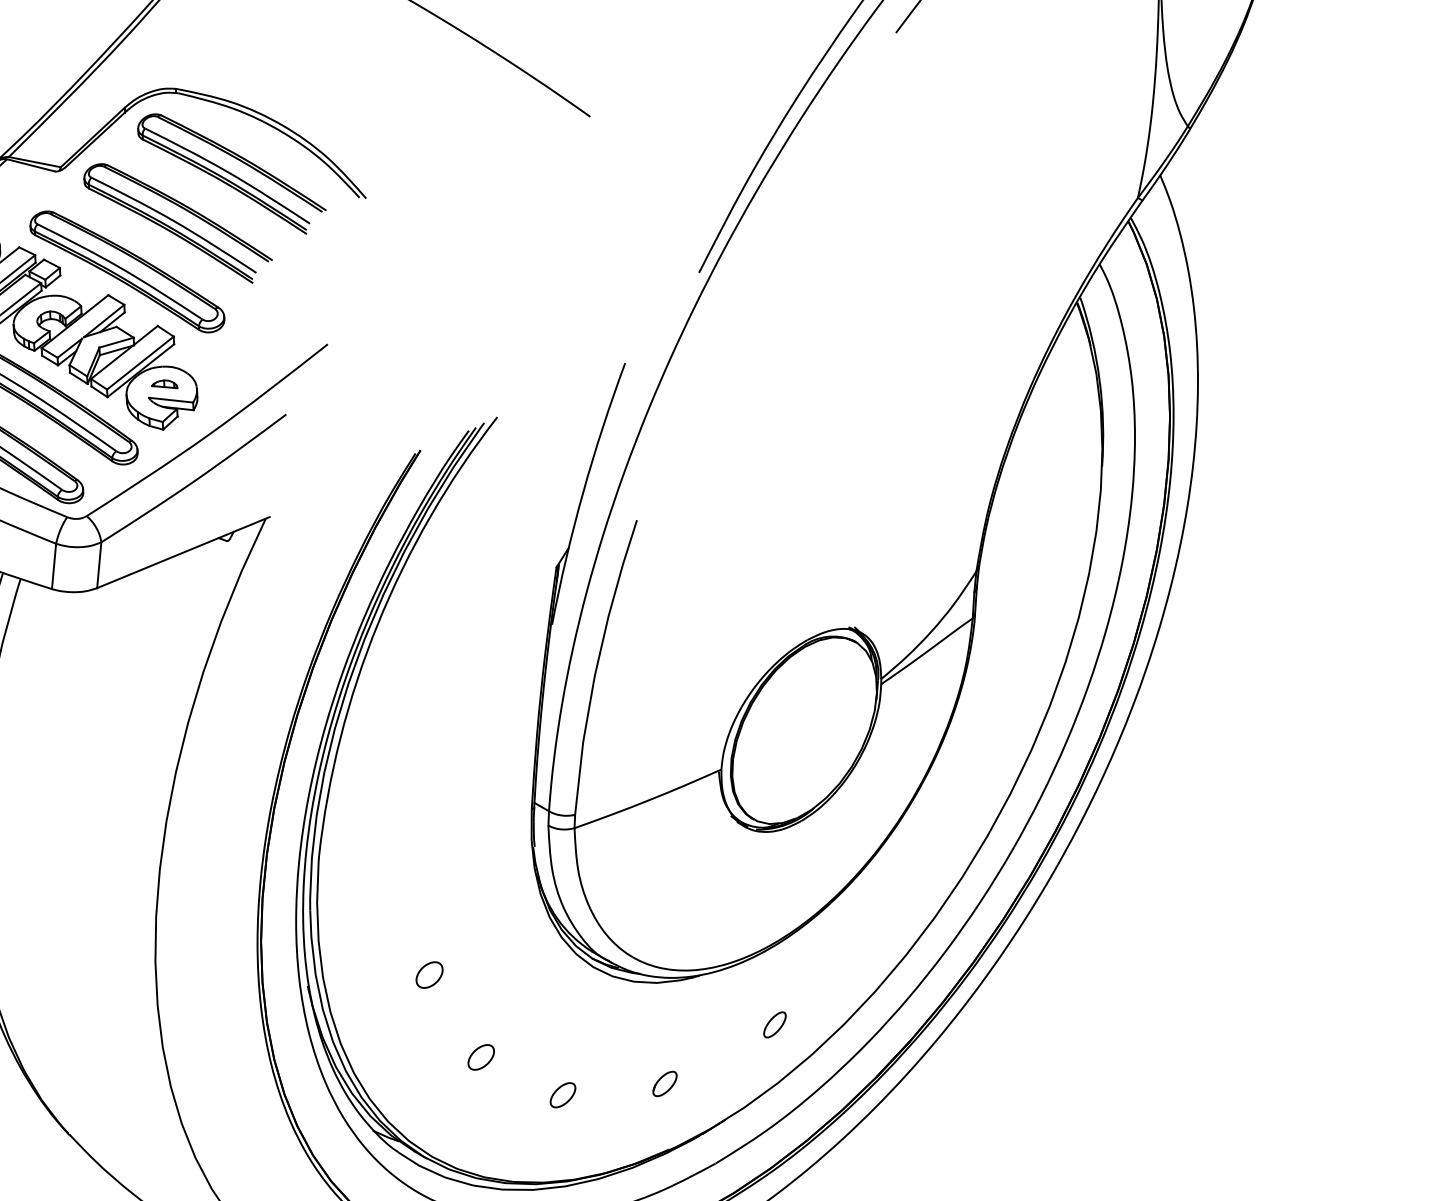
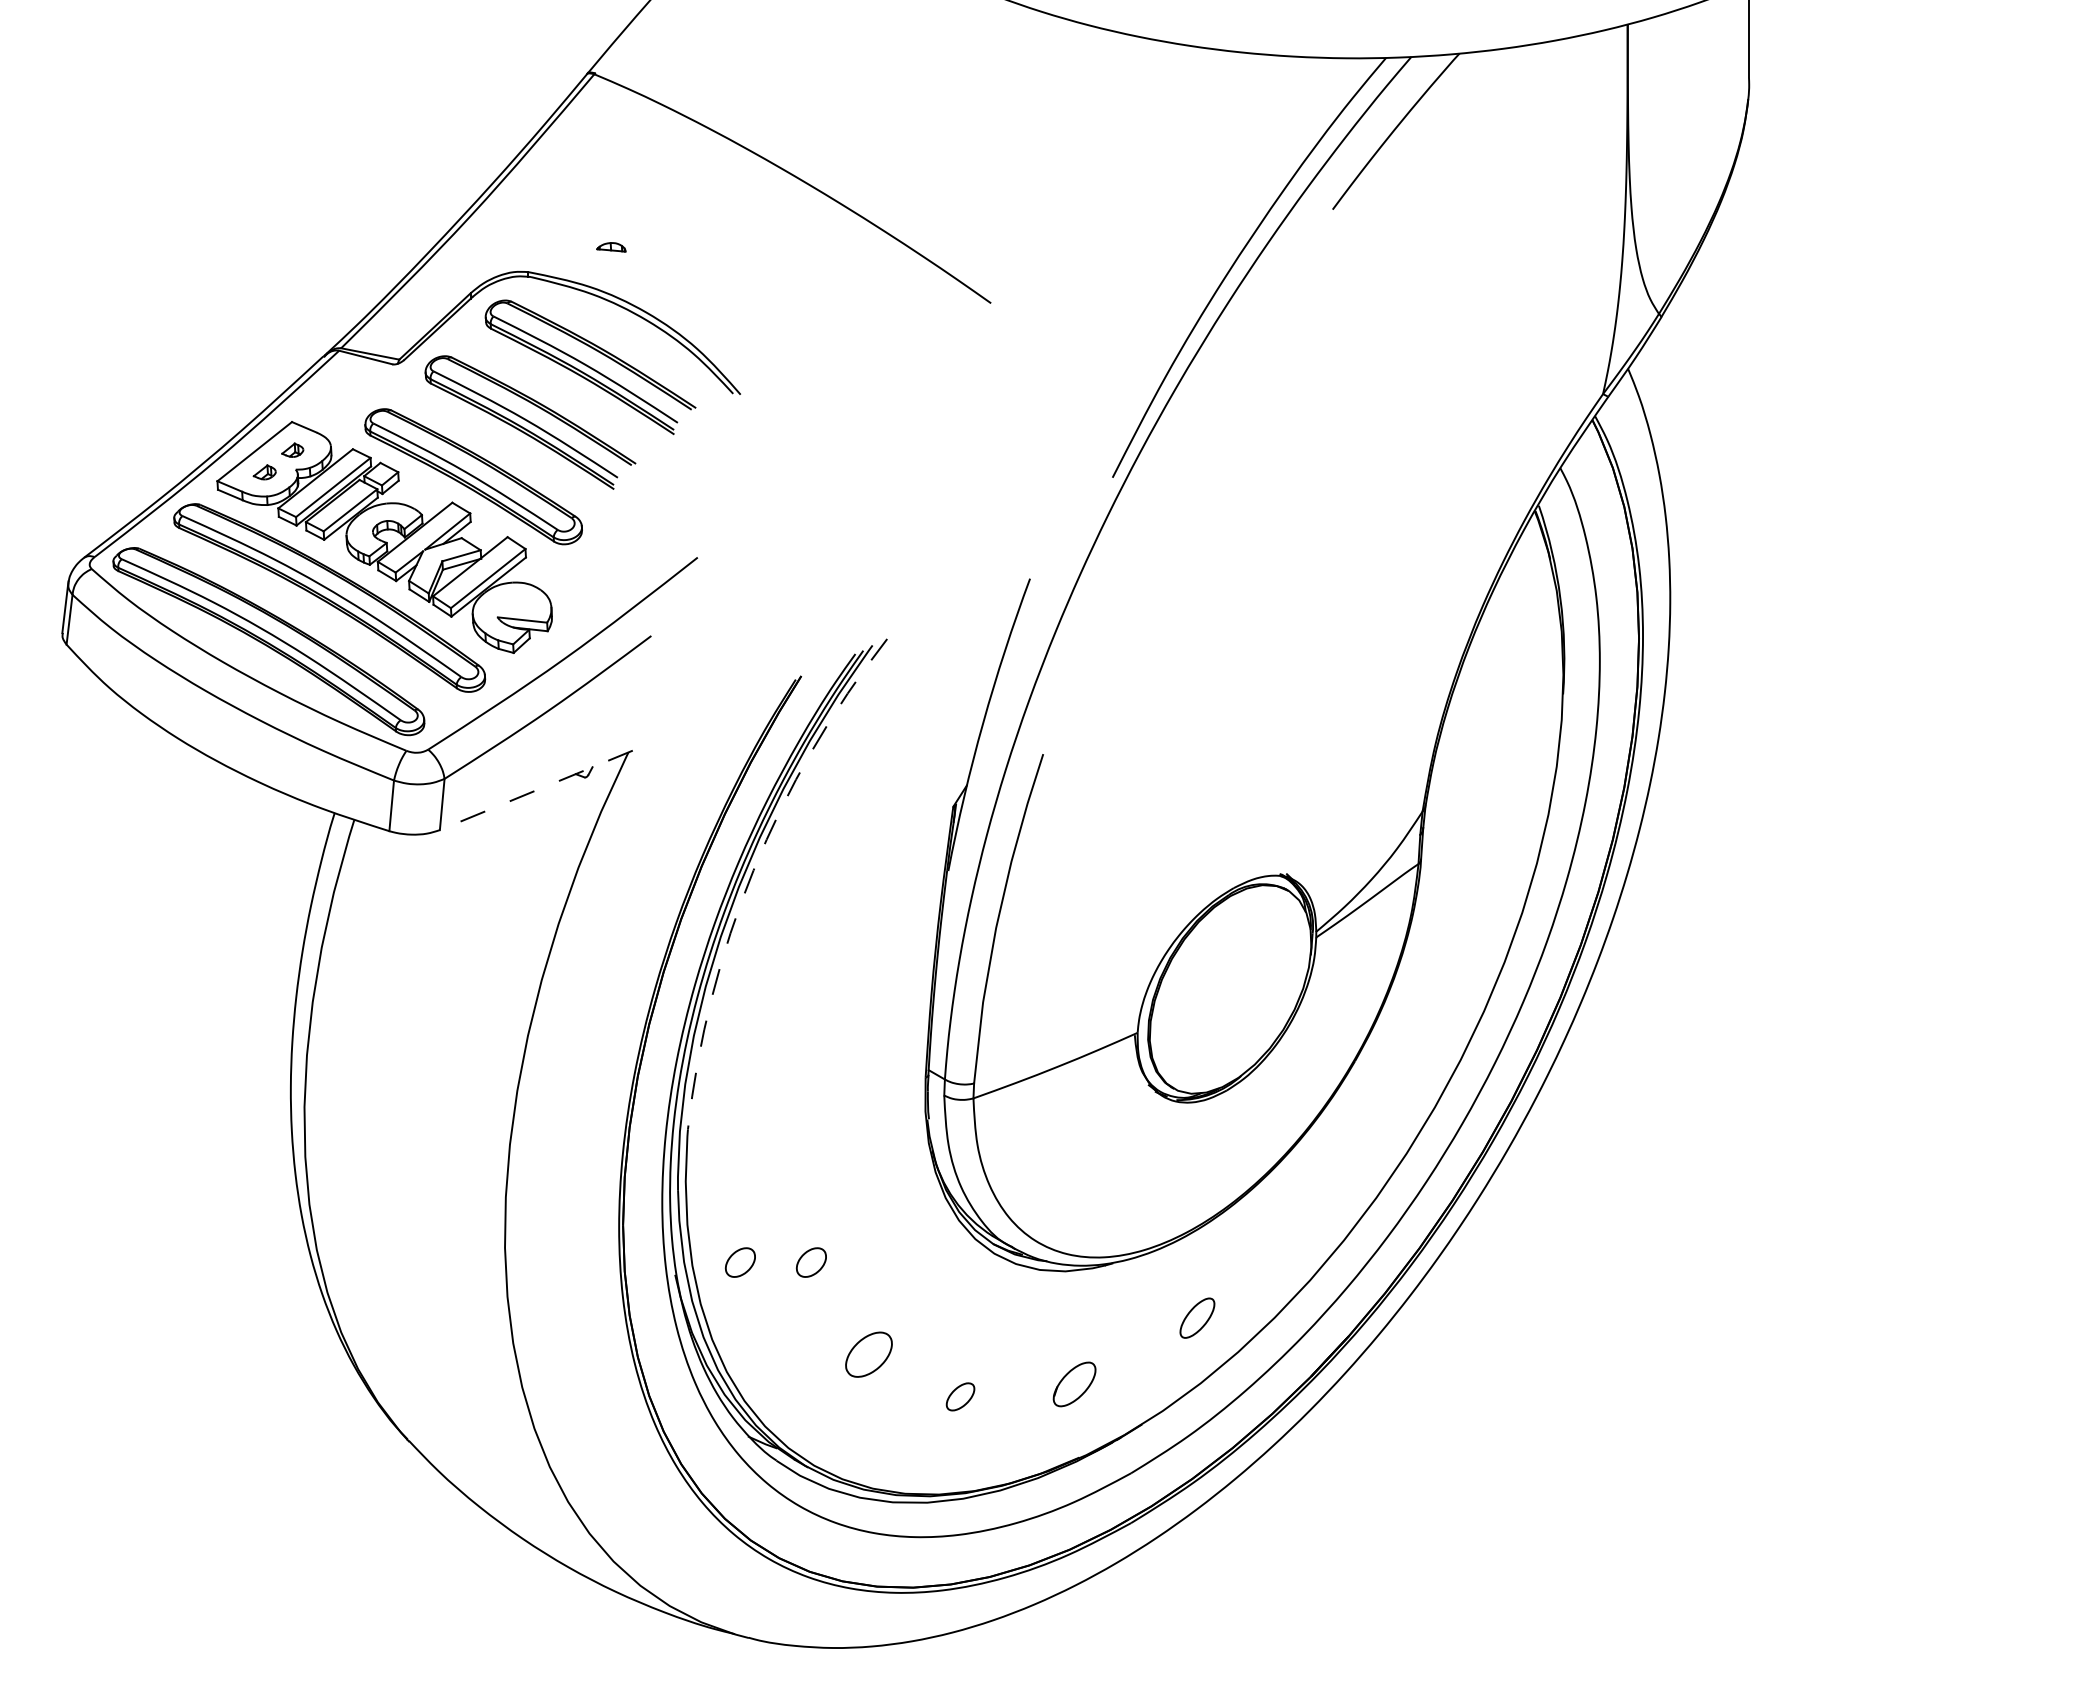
part: (164, 384) -> (611, 247), moved
line: (182, 552) -> (535, 790), solid -> dashed
arc: (377, 624) -> (753, 870), solid -> dashed
part: (365, 975) -> (739, 1262), added
part: (774, 1025) -> (1197, 1318), size x1.4
part: (481, 1057) -> (869, 1354), size x1.6
part: (664, 1083) -> (1074, 1383), size x1.6

